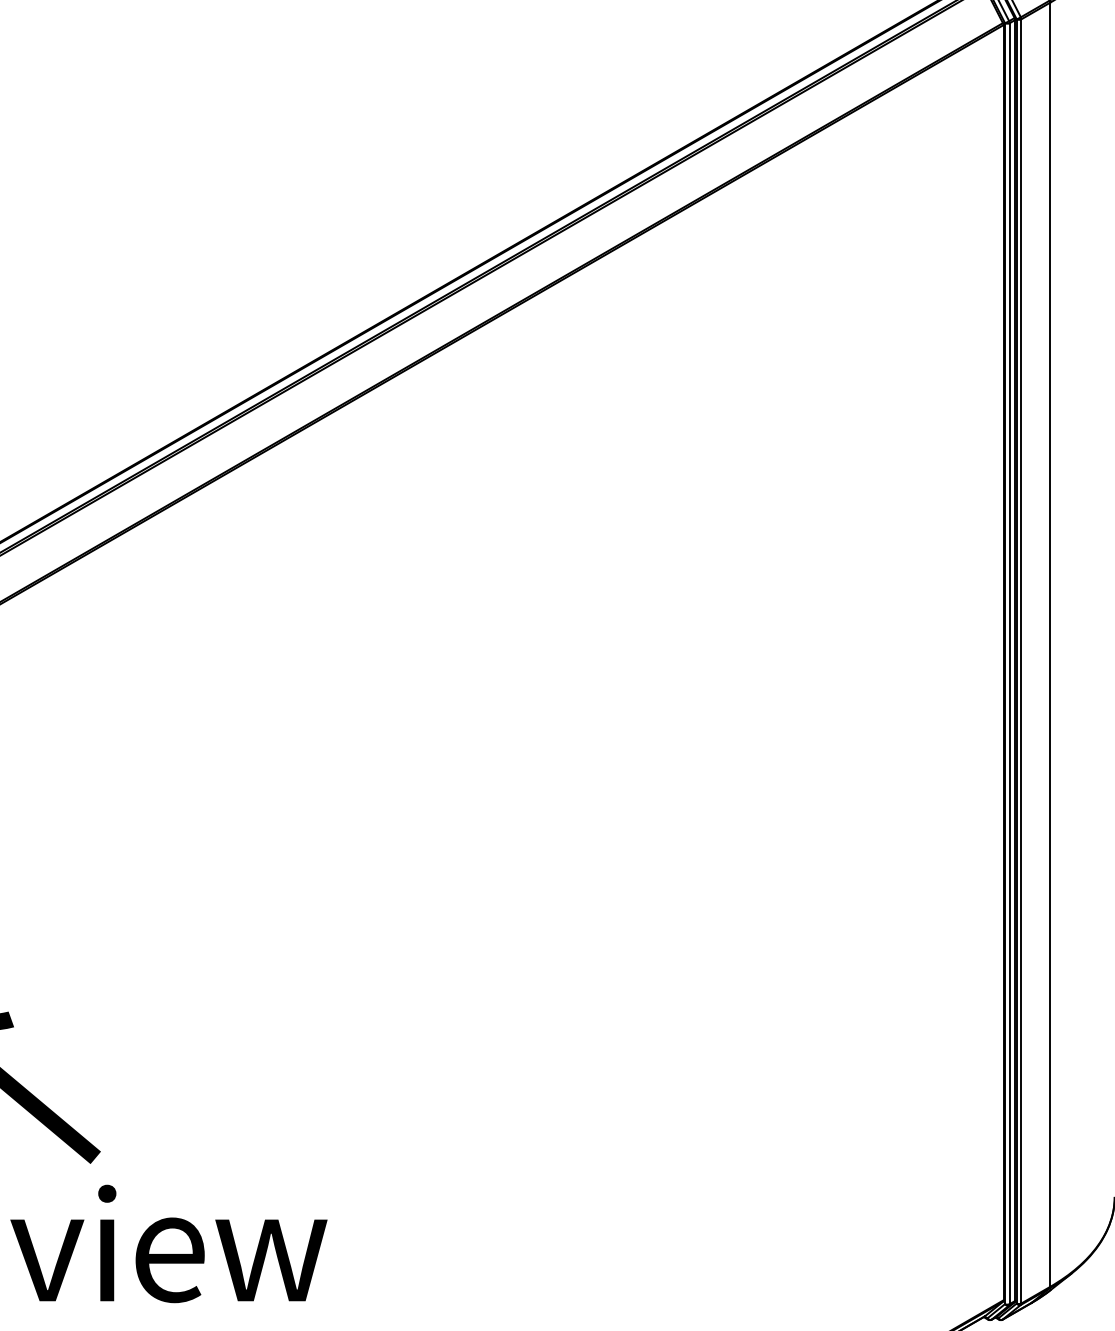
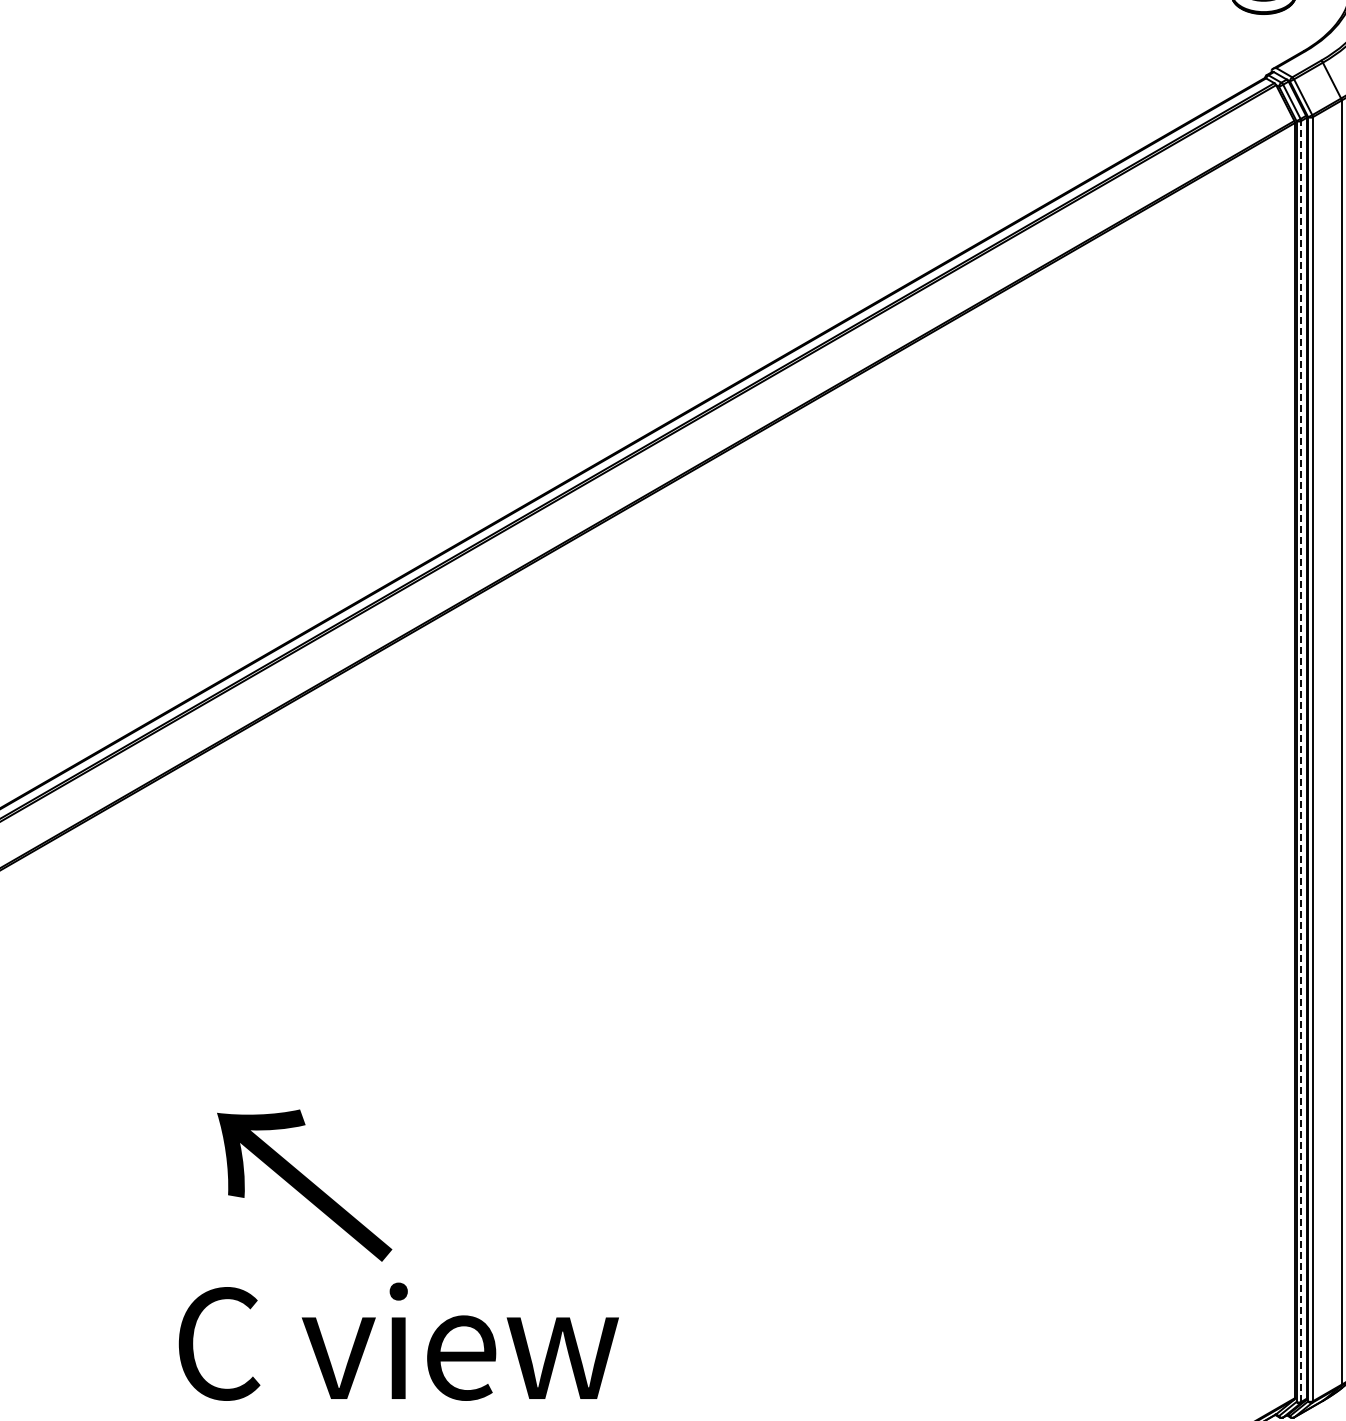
line: (1010, 663) -> (1301, 761), solid -> dashed

